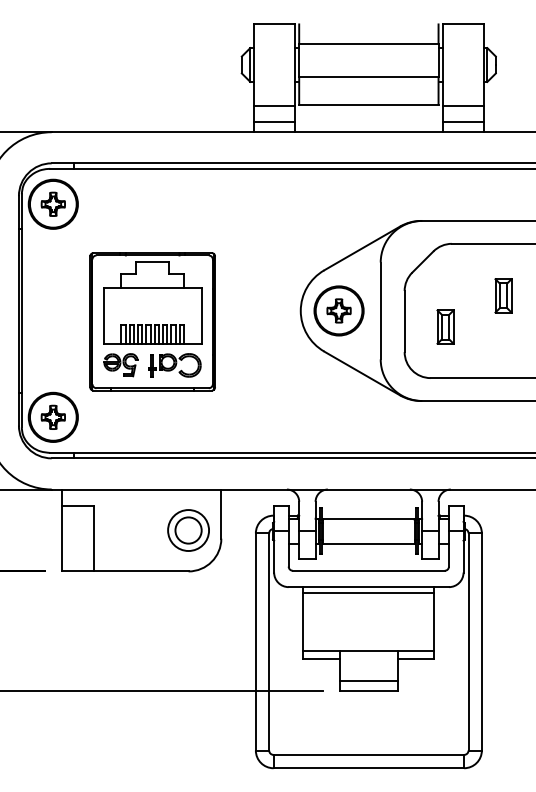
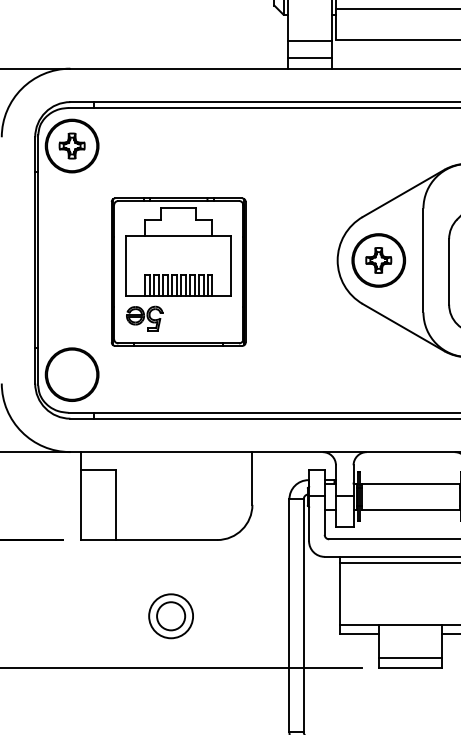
part: (174, 365) -> (202, 319), removed
part: (52, 416) -> (71, 373), removed
part: (188, 530) -> (171, 616), moved

